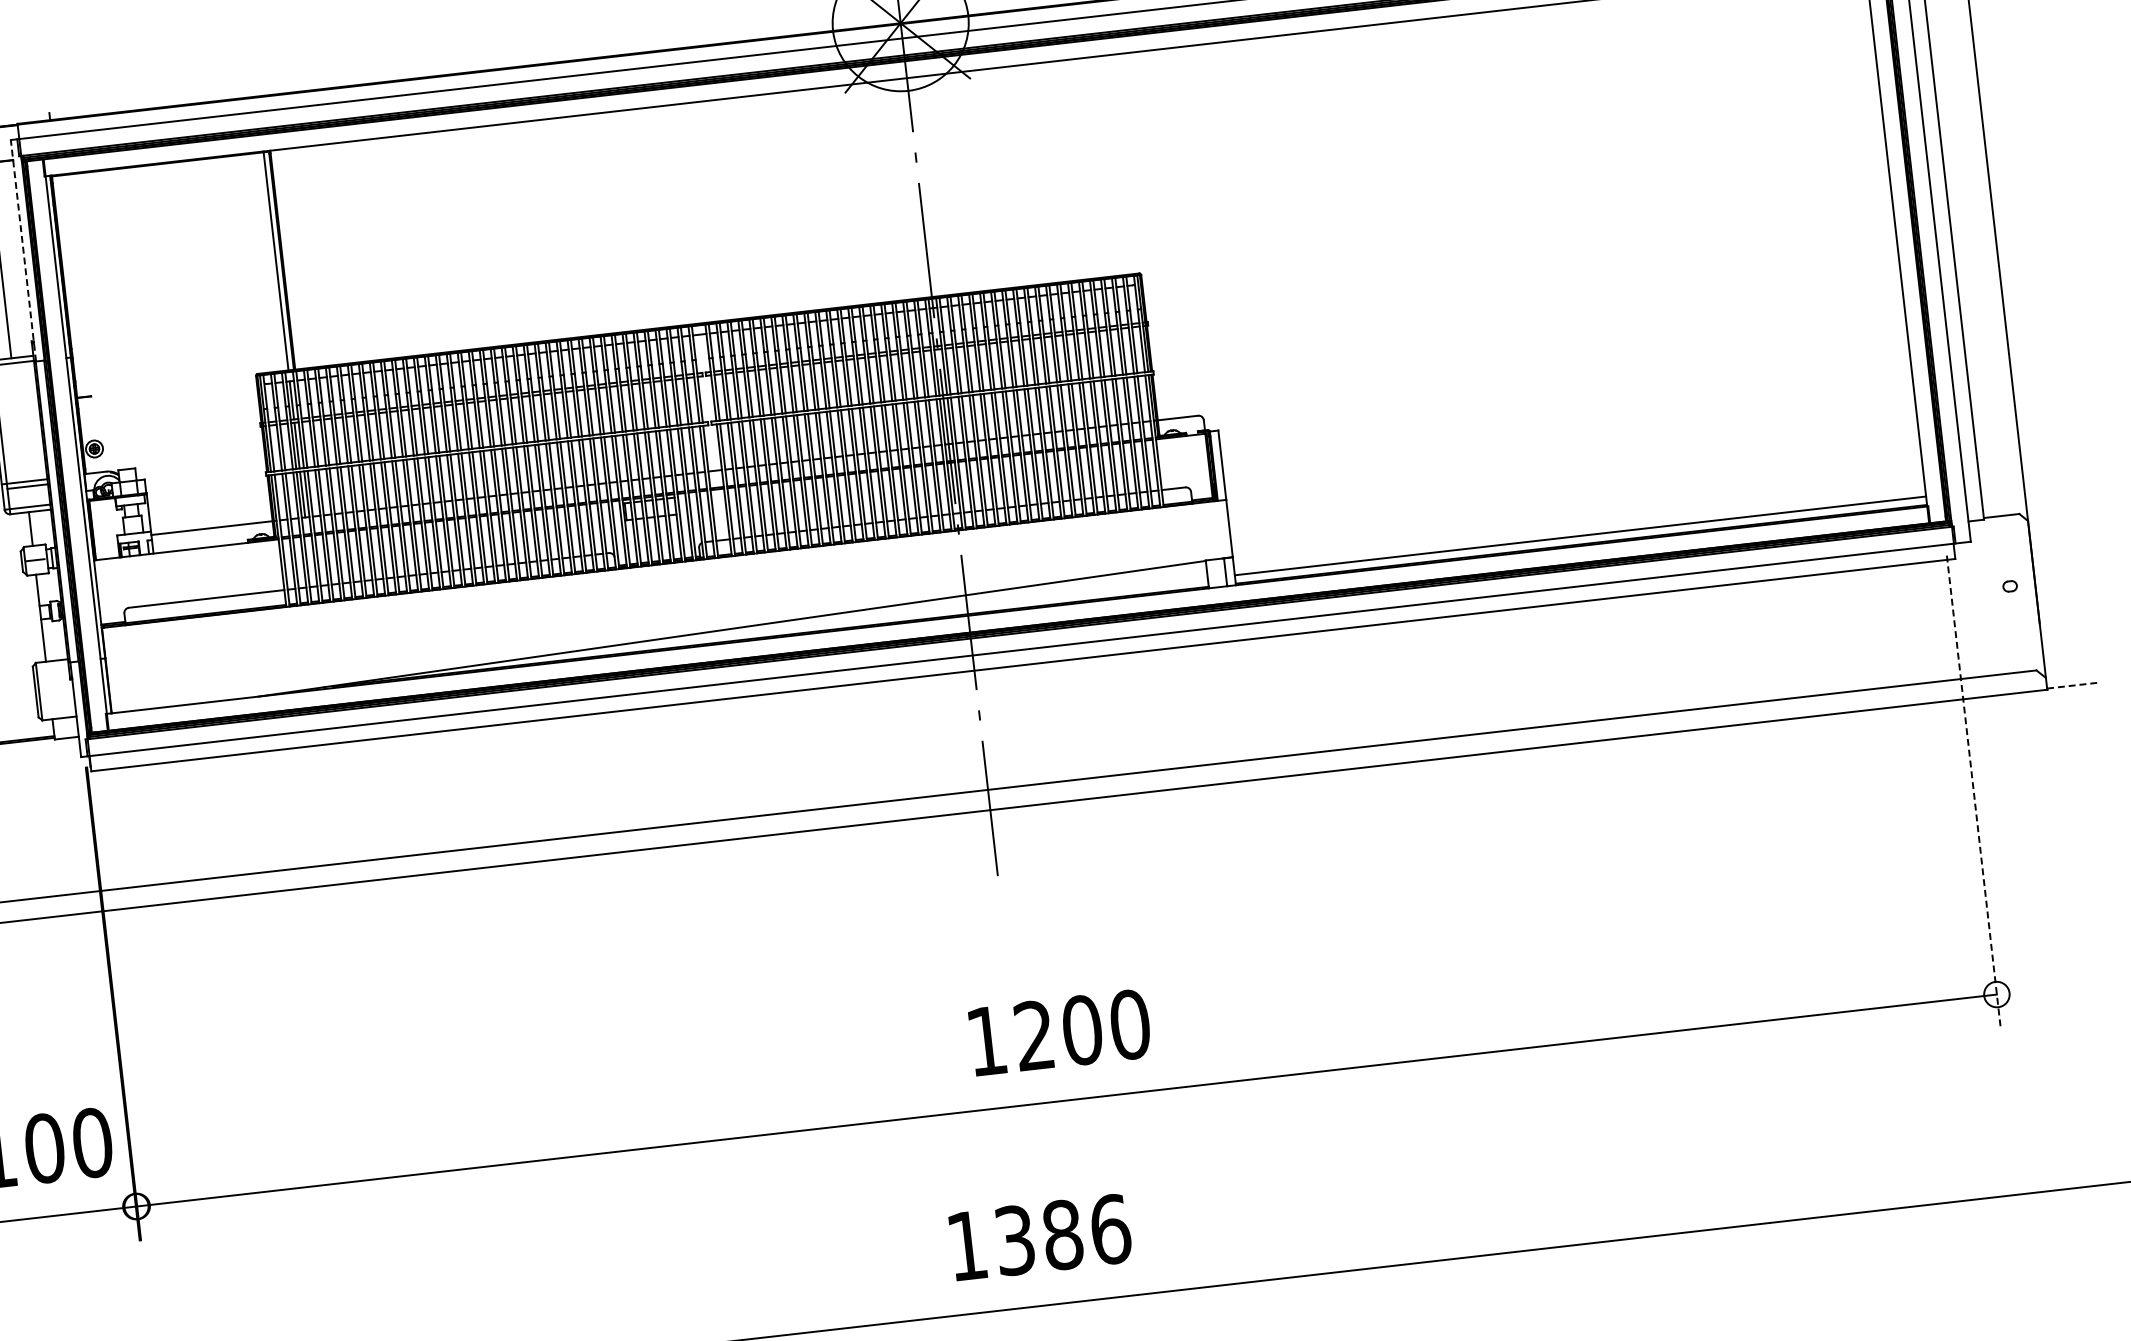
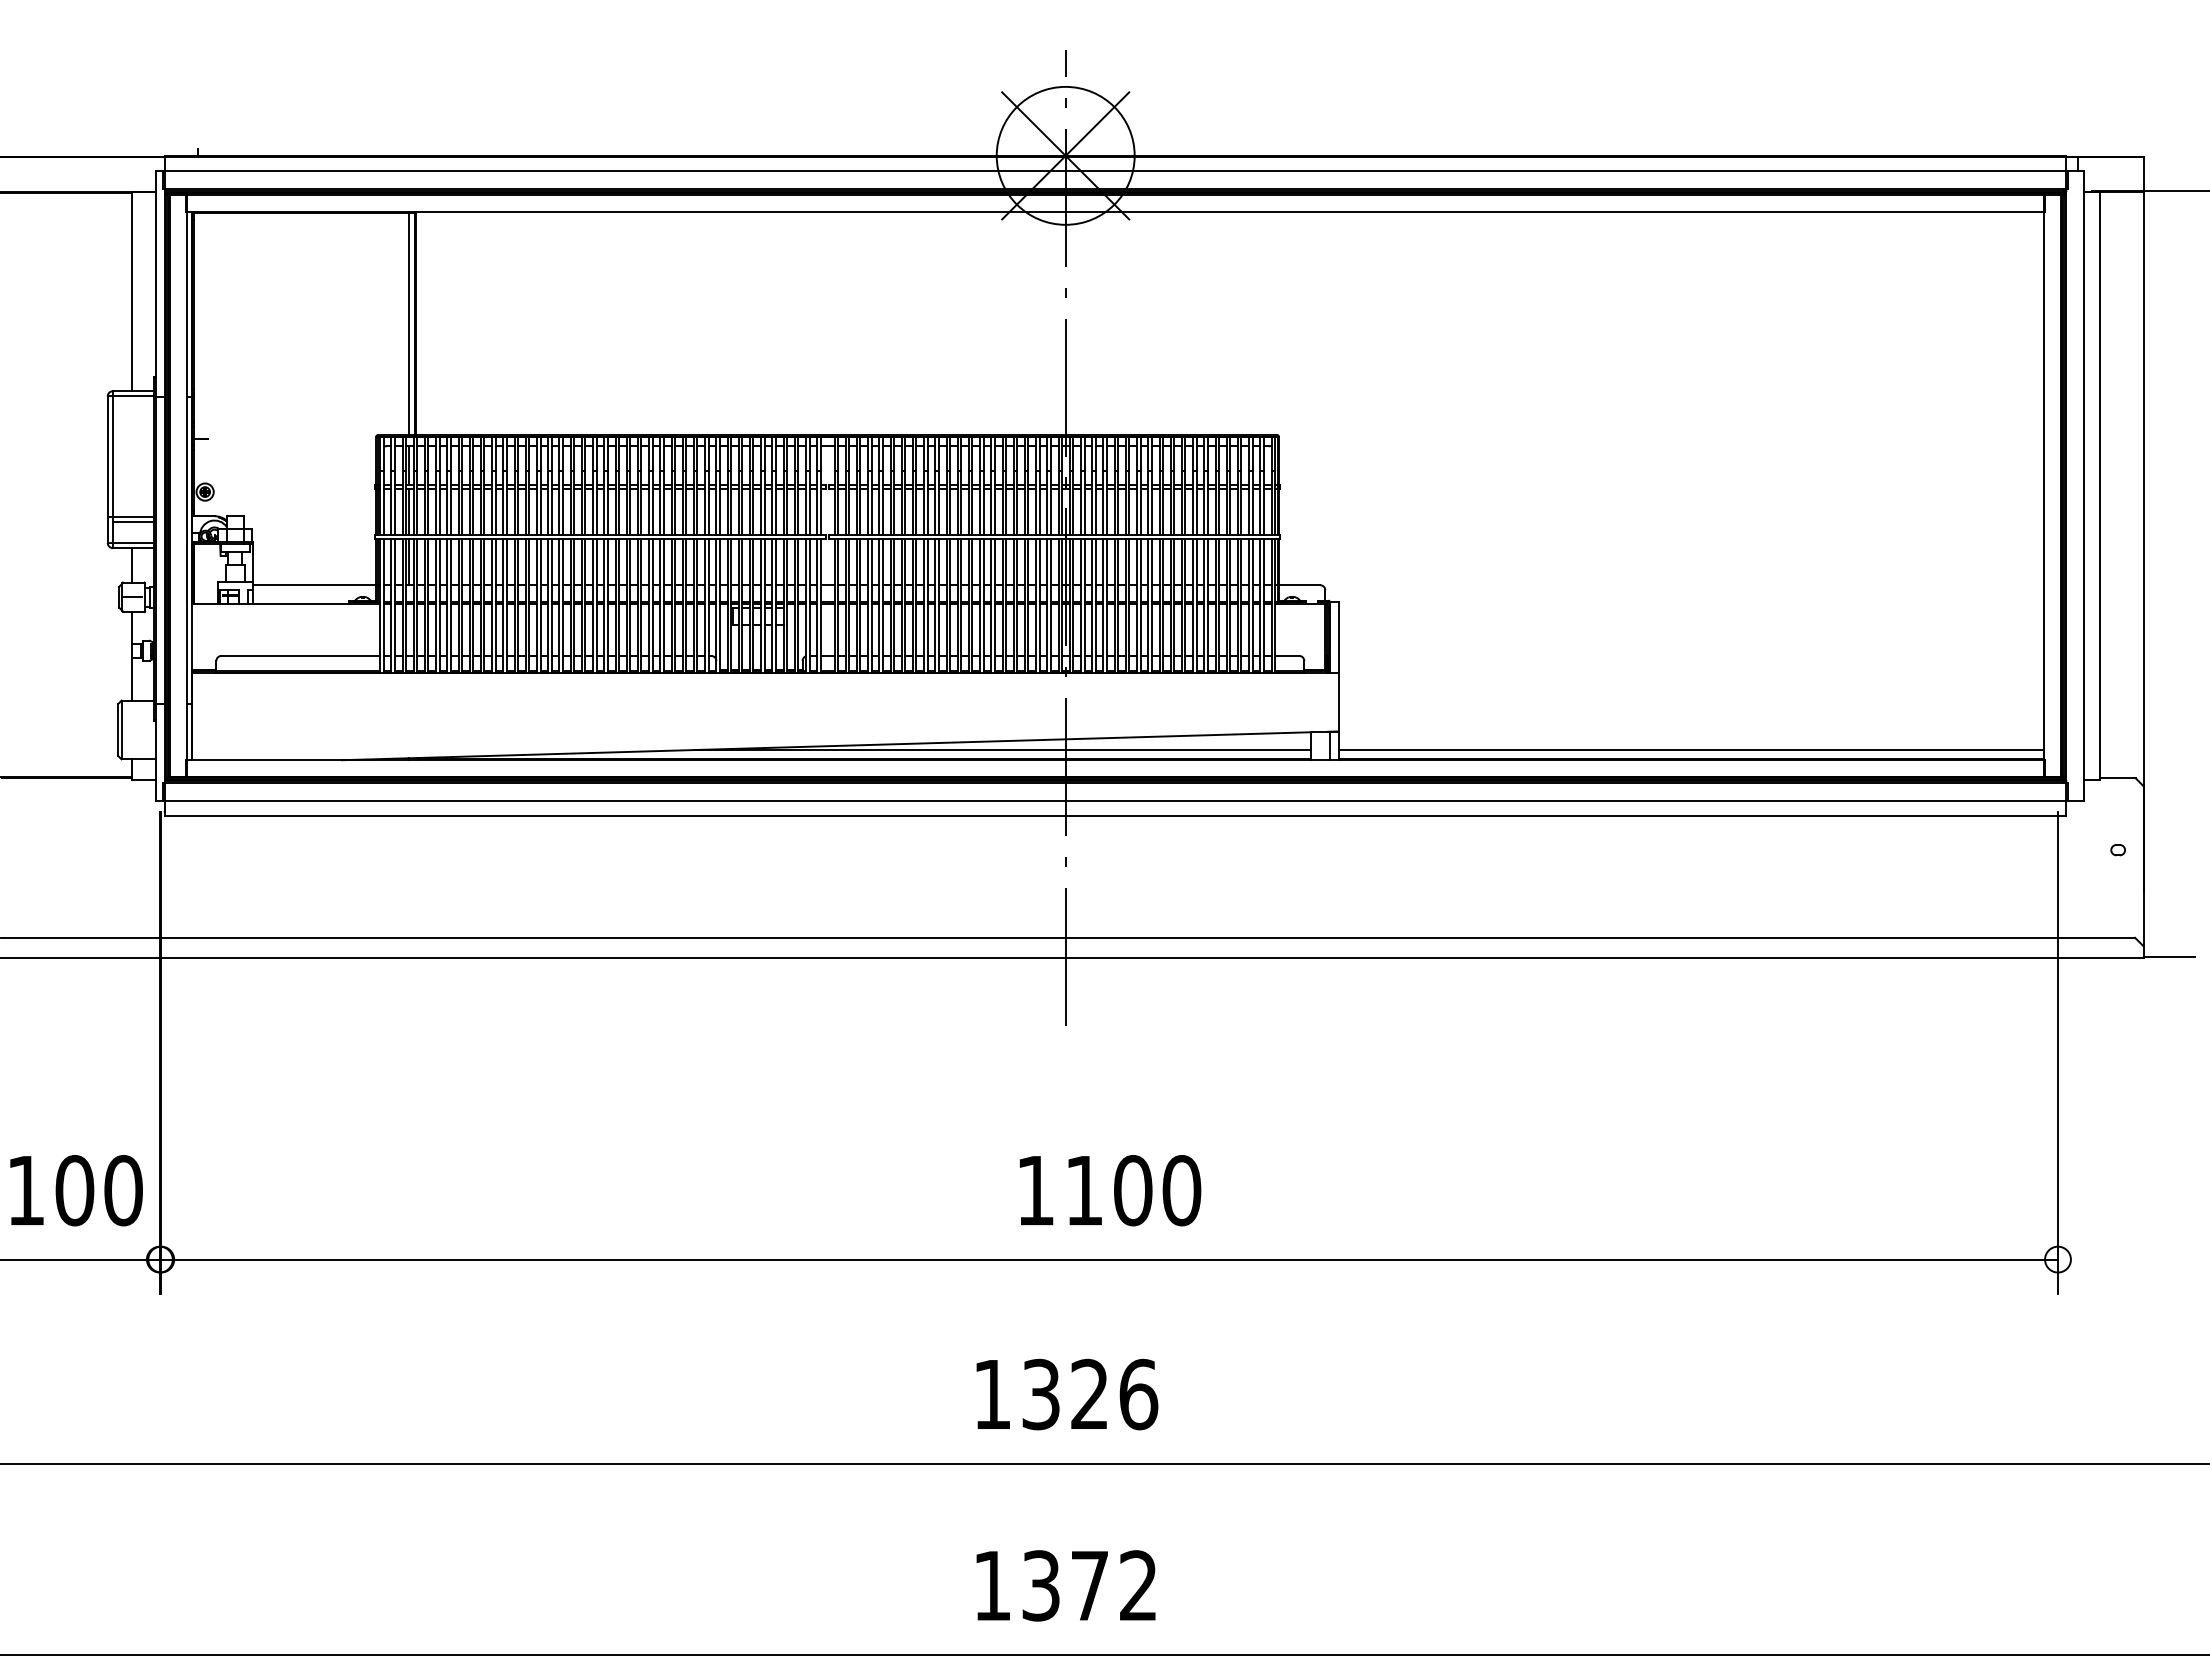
line: (23, 250) -> (156, 284), dashed -> solid
line: (905, 613) -> (1002, 750), added
line: (2072, 685) -> (2169, 957), dashed -> solid
line: (1974, 792) -> (2058, 1053), dashed -> solid
text: (1033, 1035) -> (1083, 1190), 1200 -> 1100
text: (1063, 1234) -> (1090, 1394), 1386 -> 1326

